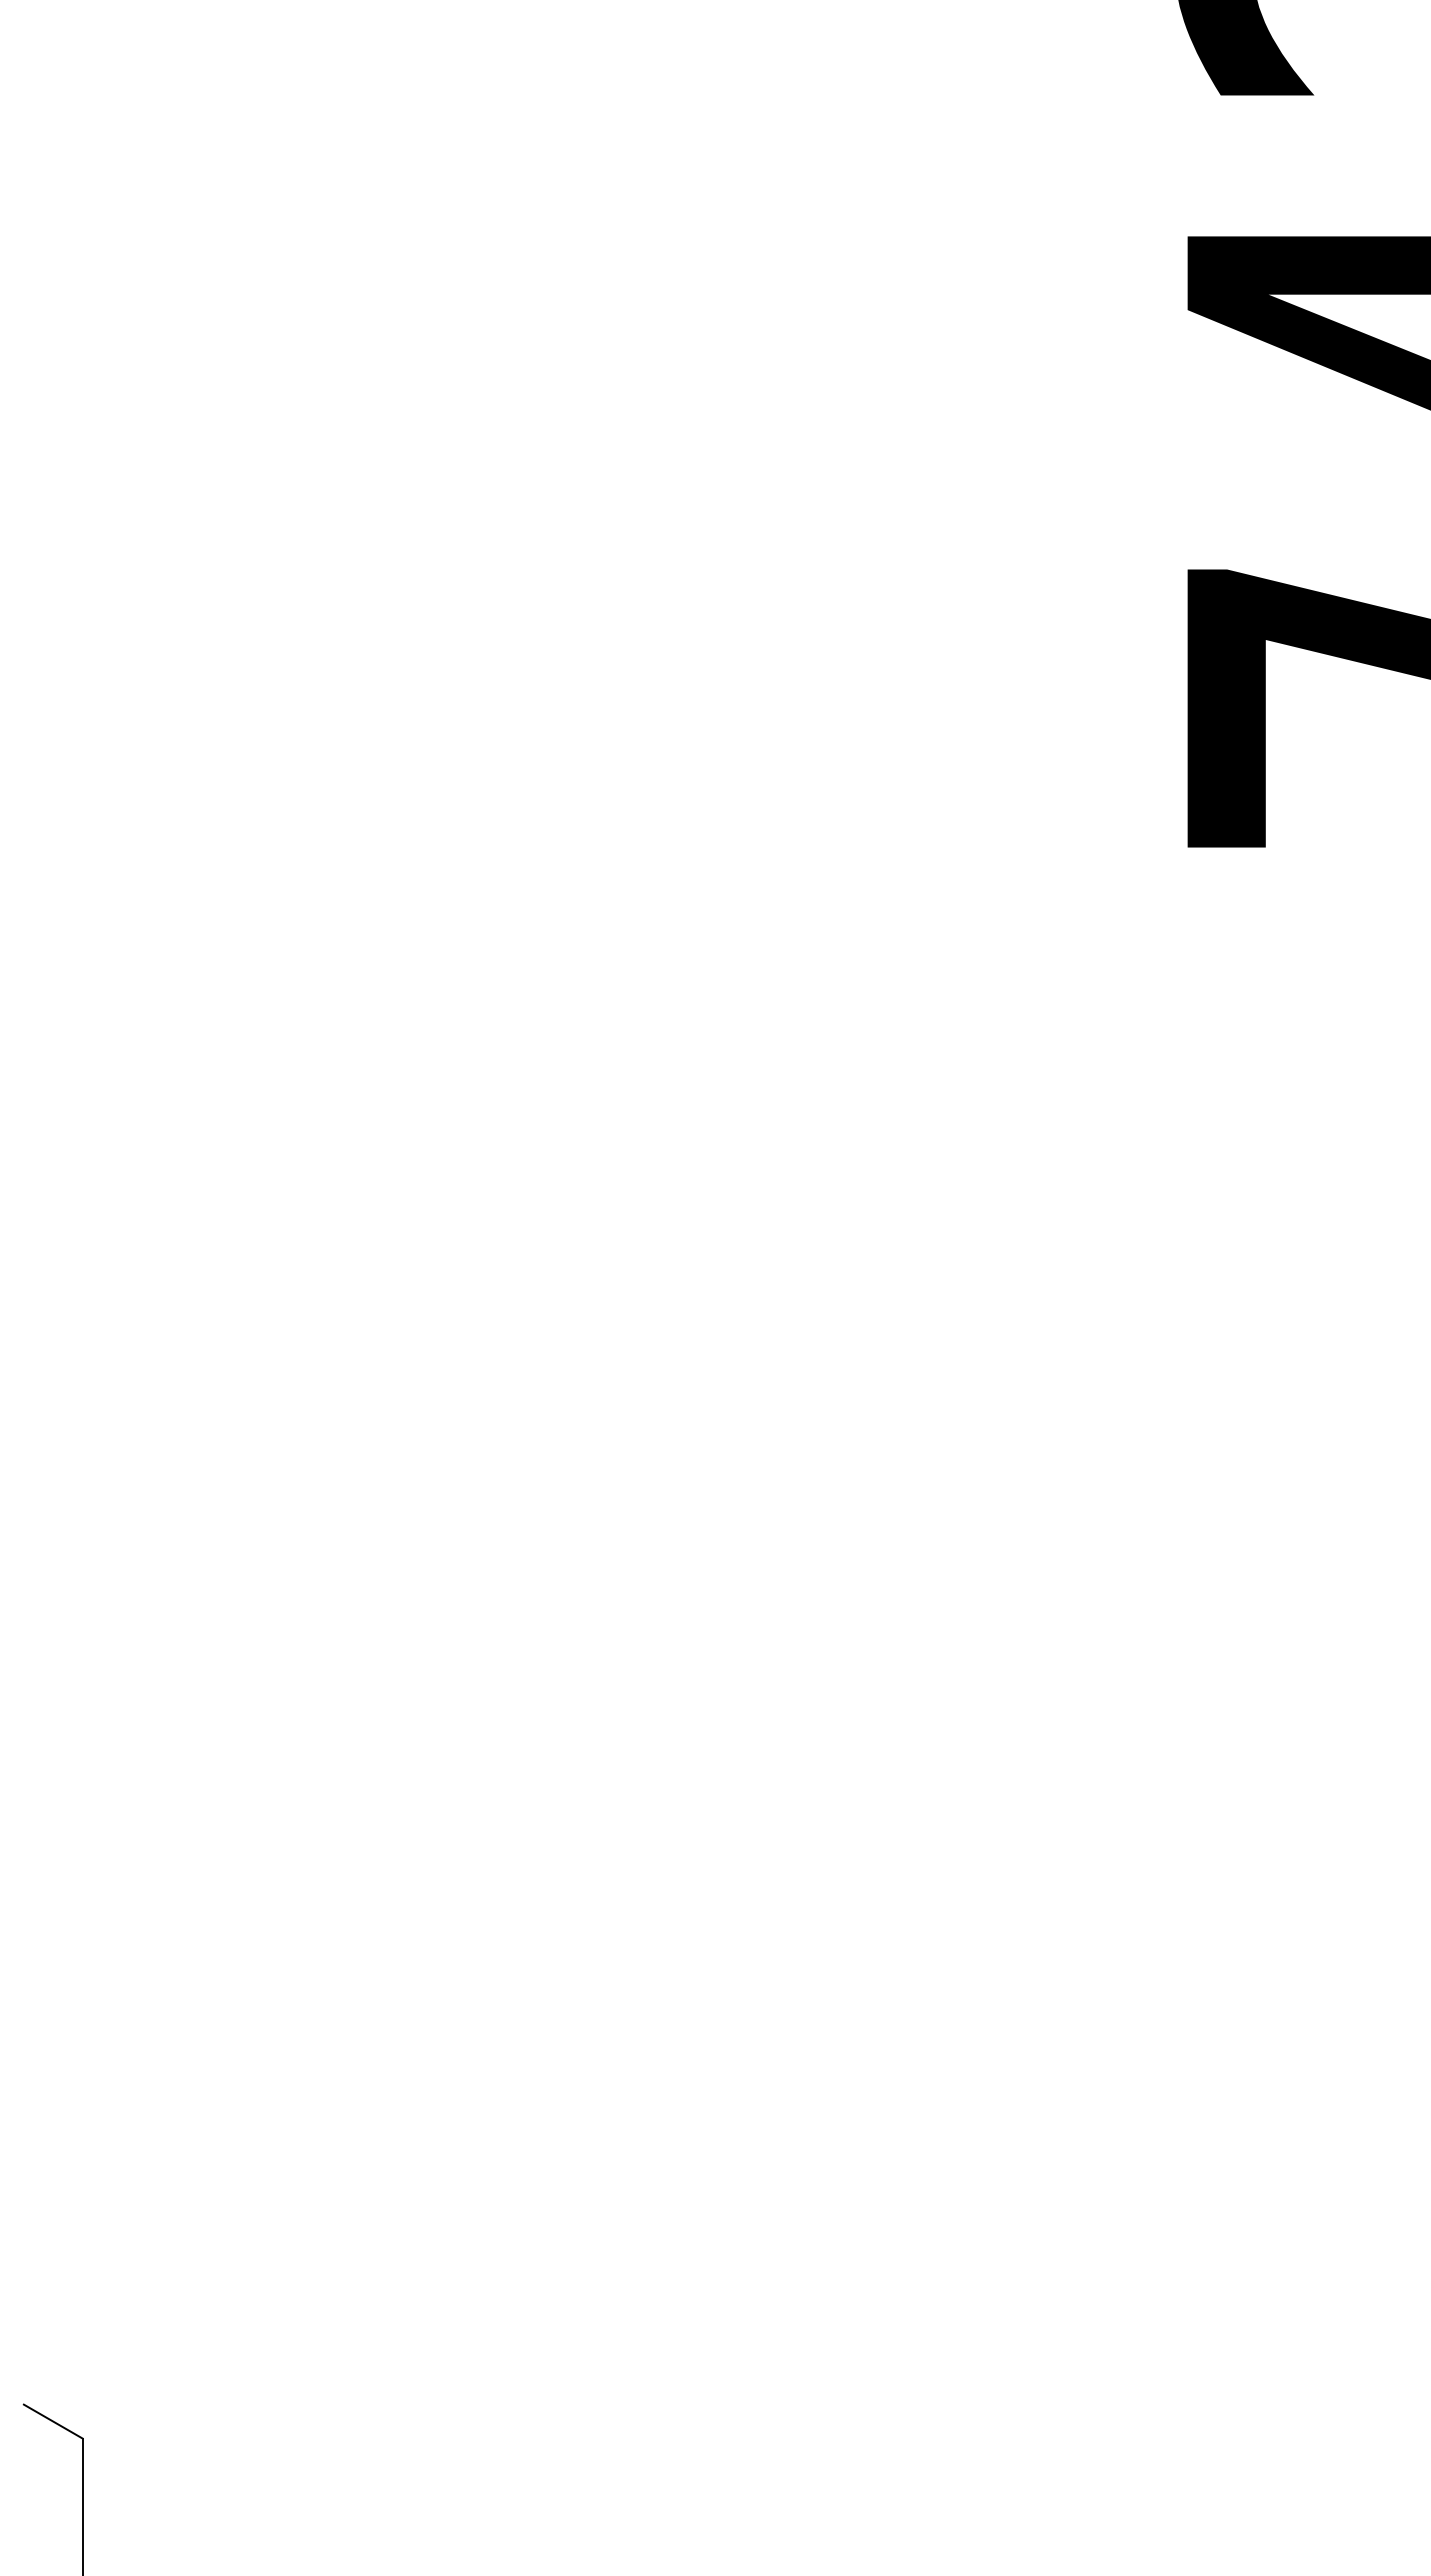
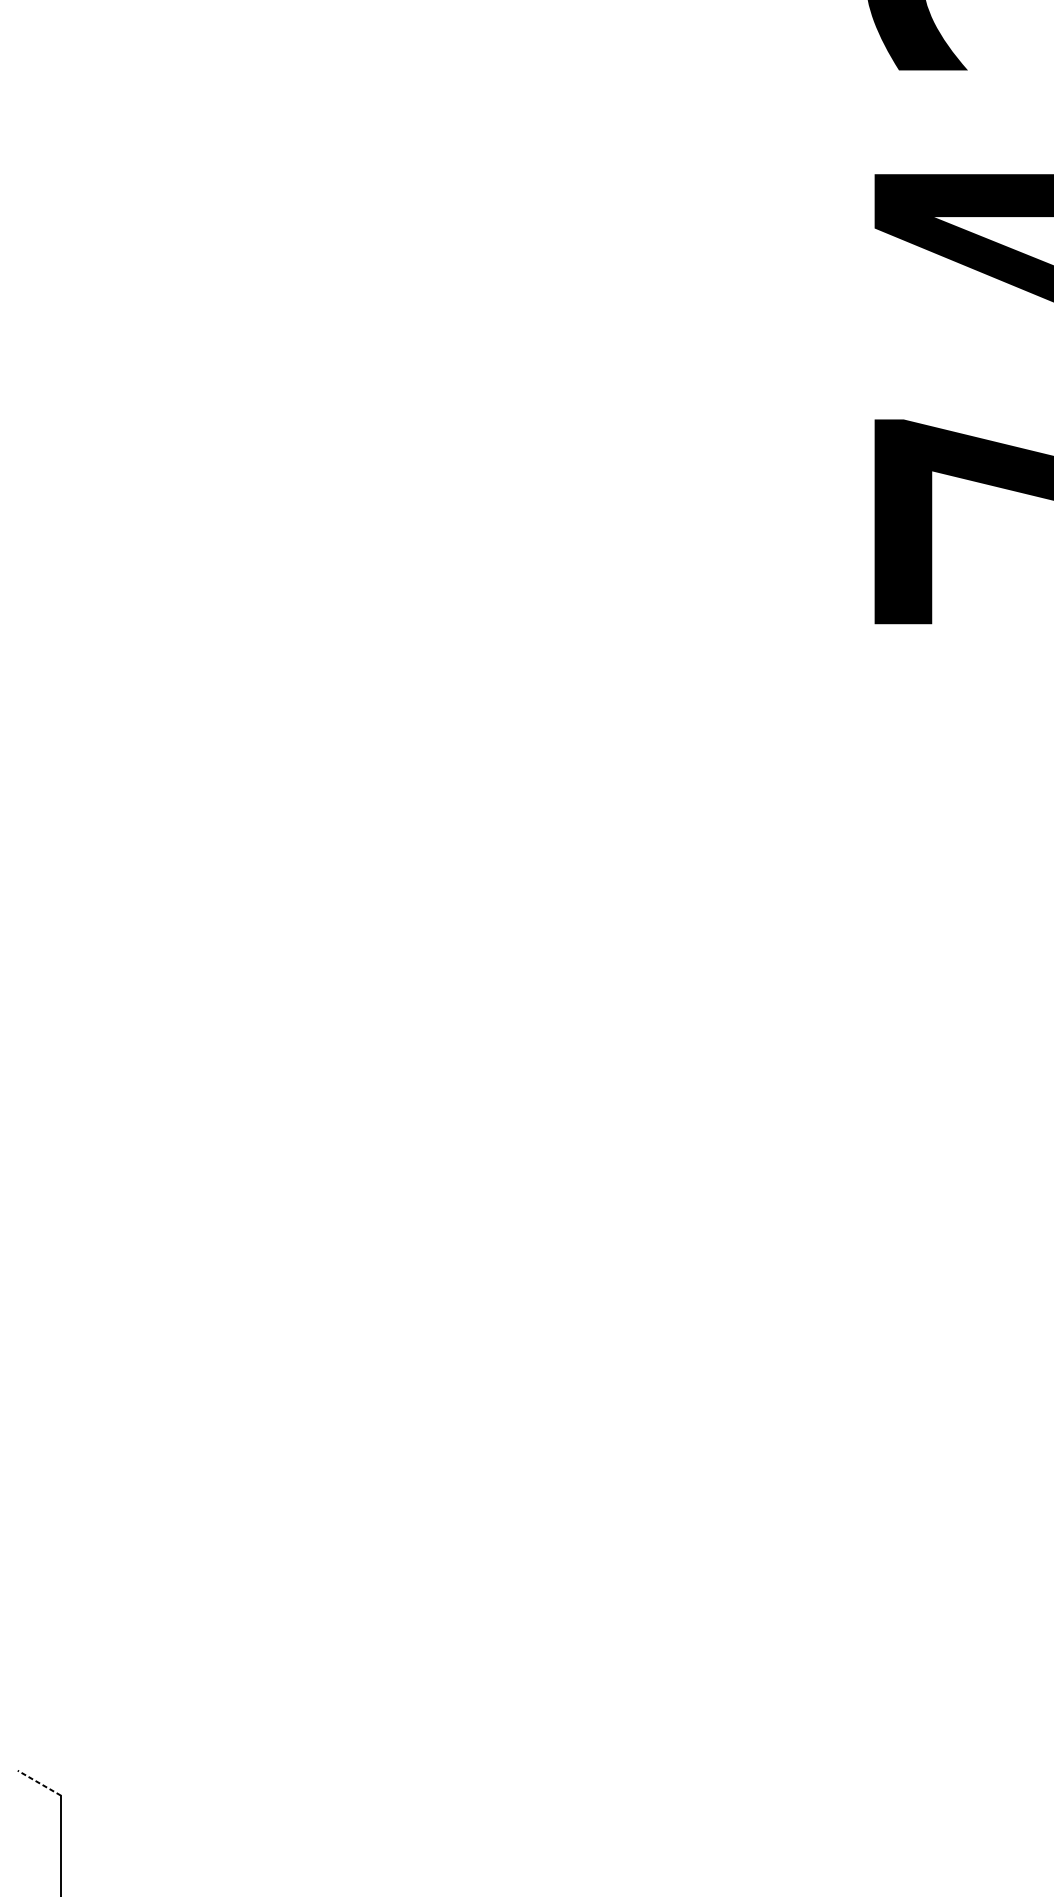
line: (53, 2421) -> (39, 1783), solid -> dashed

